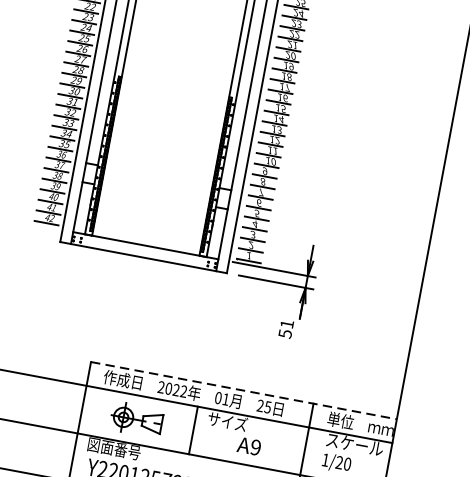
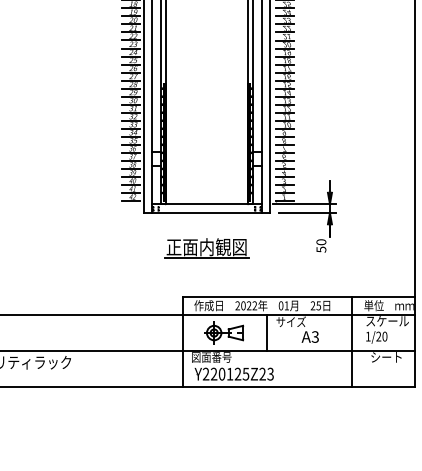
part: (134, 304) -> (206, 248), added
text: (287, 324) -> (321, 242), 51 -> 50
line: (244, 390) -> (299, 296), dashed -> solid
text: (254, 446) -> (314, 336), A9 -> A3

